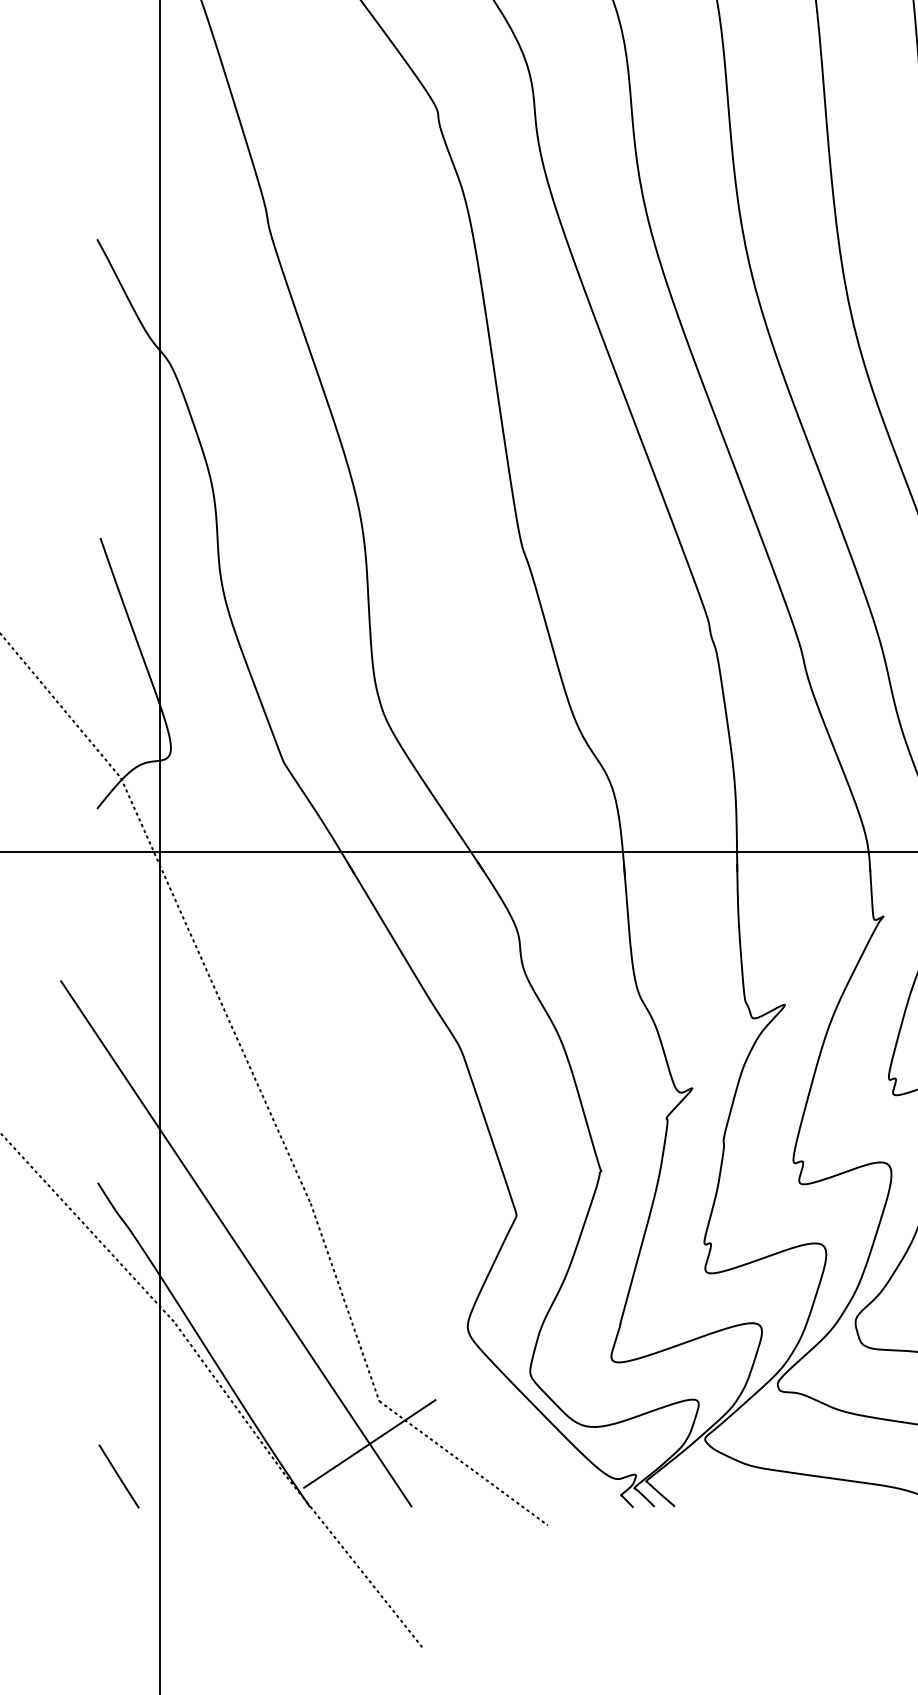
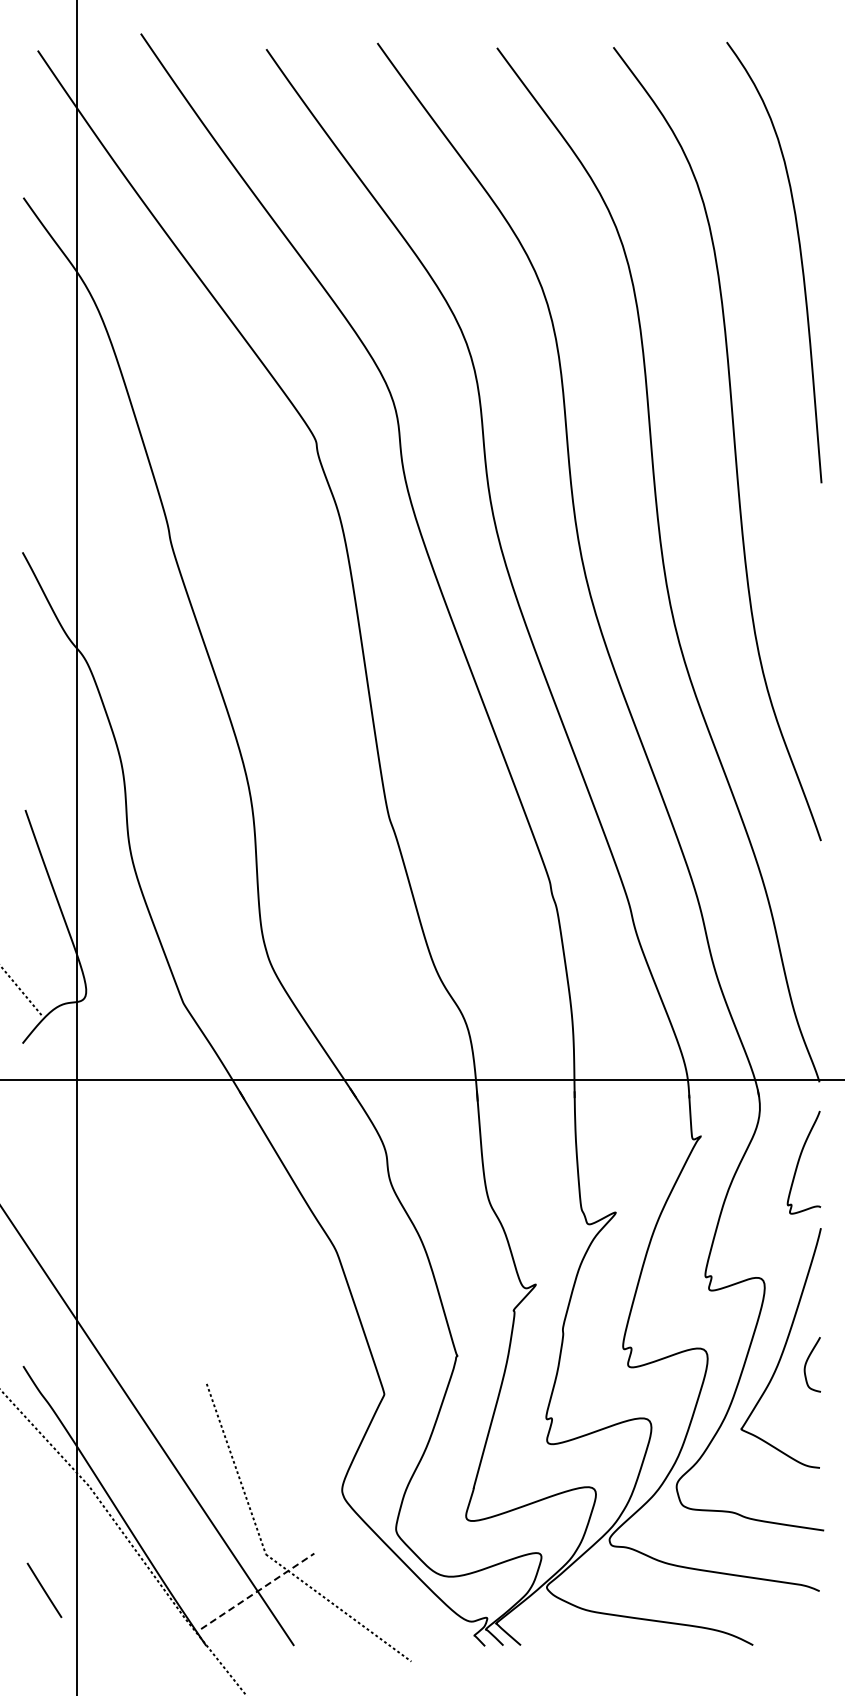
line: (215, 989) -> (124, 1199), removed
line: (370, 1444) -> (258, 1591), solid -> dashed
line: (119, 1476) -> (44, 1590), moved

